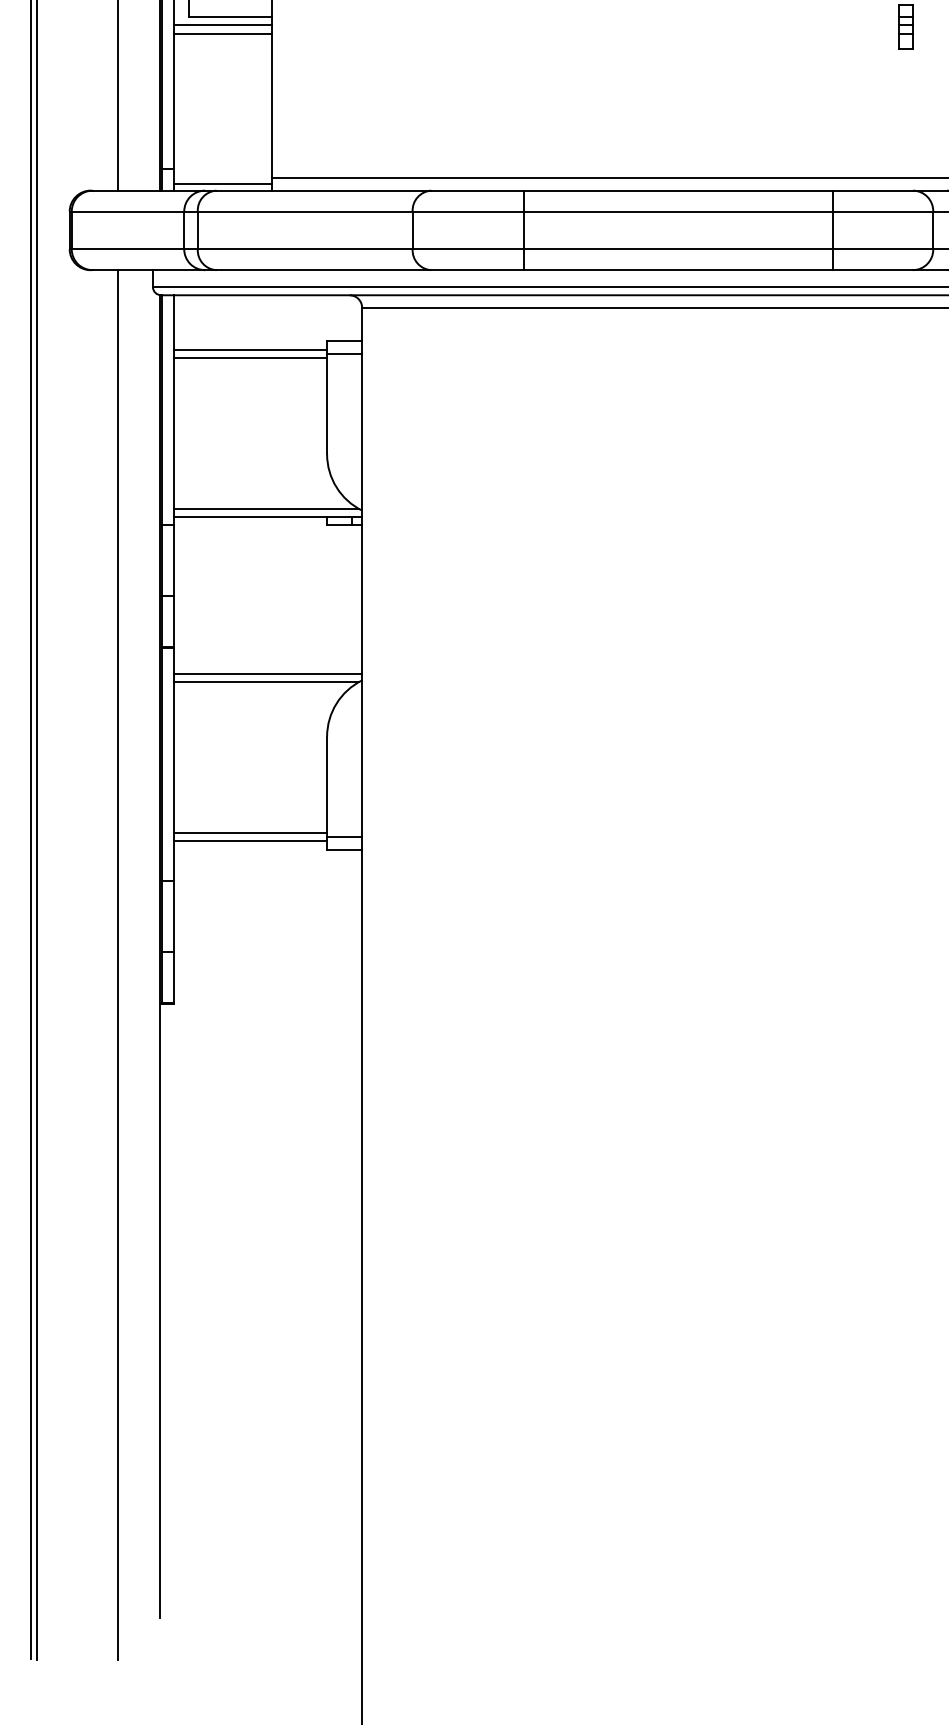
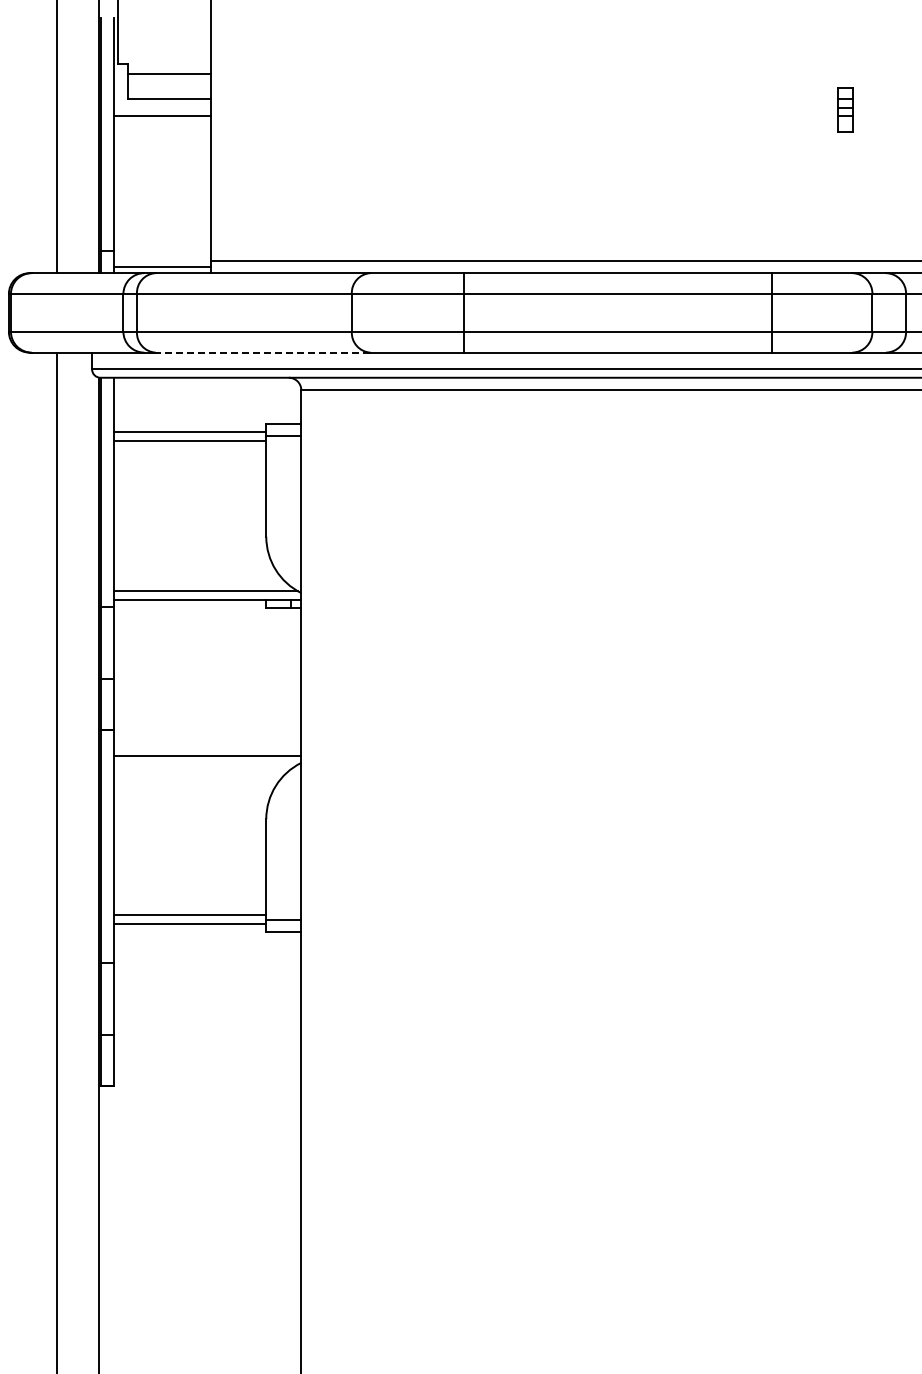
line: (223, 25) -> (162, 107), removed
line: (323, 270) -> (262, 352), solid -> dashed
line: (266, 682) -> (205, 764), removed

